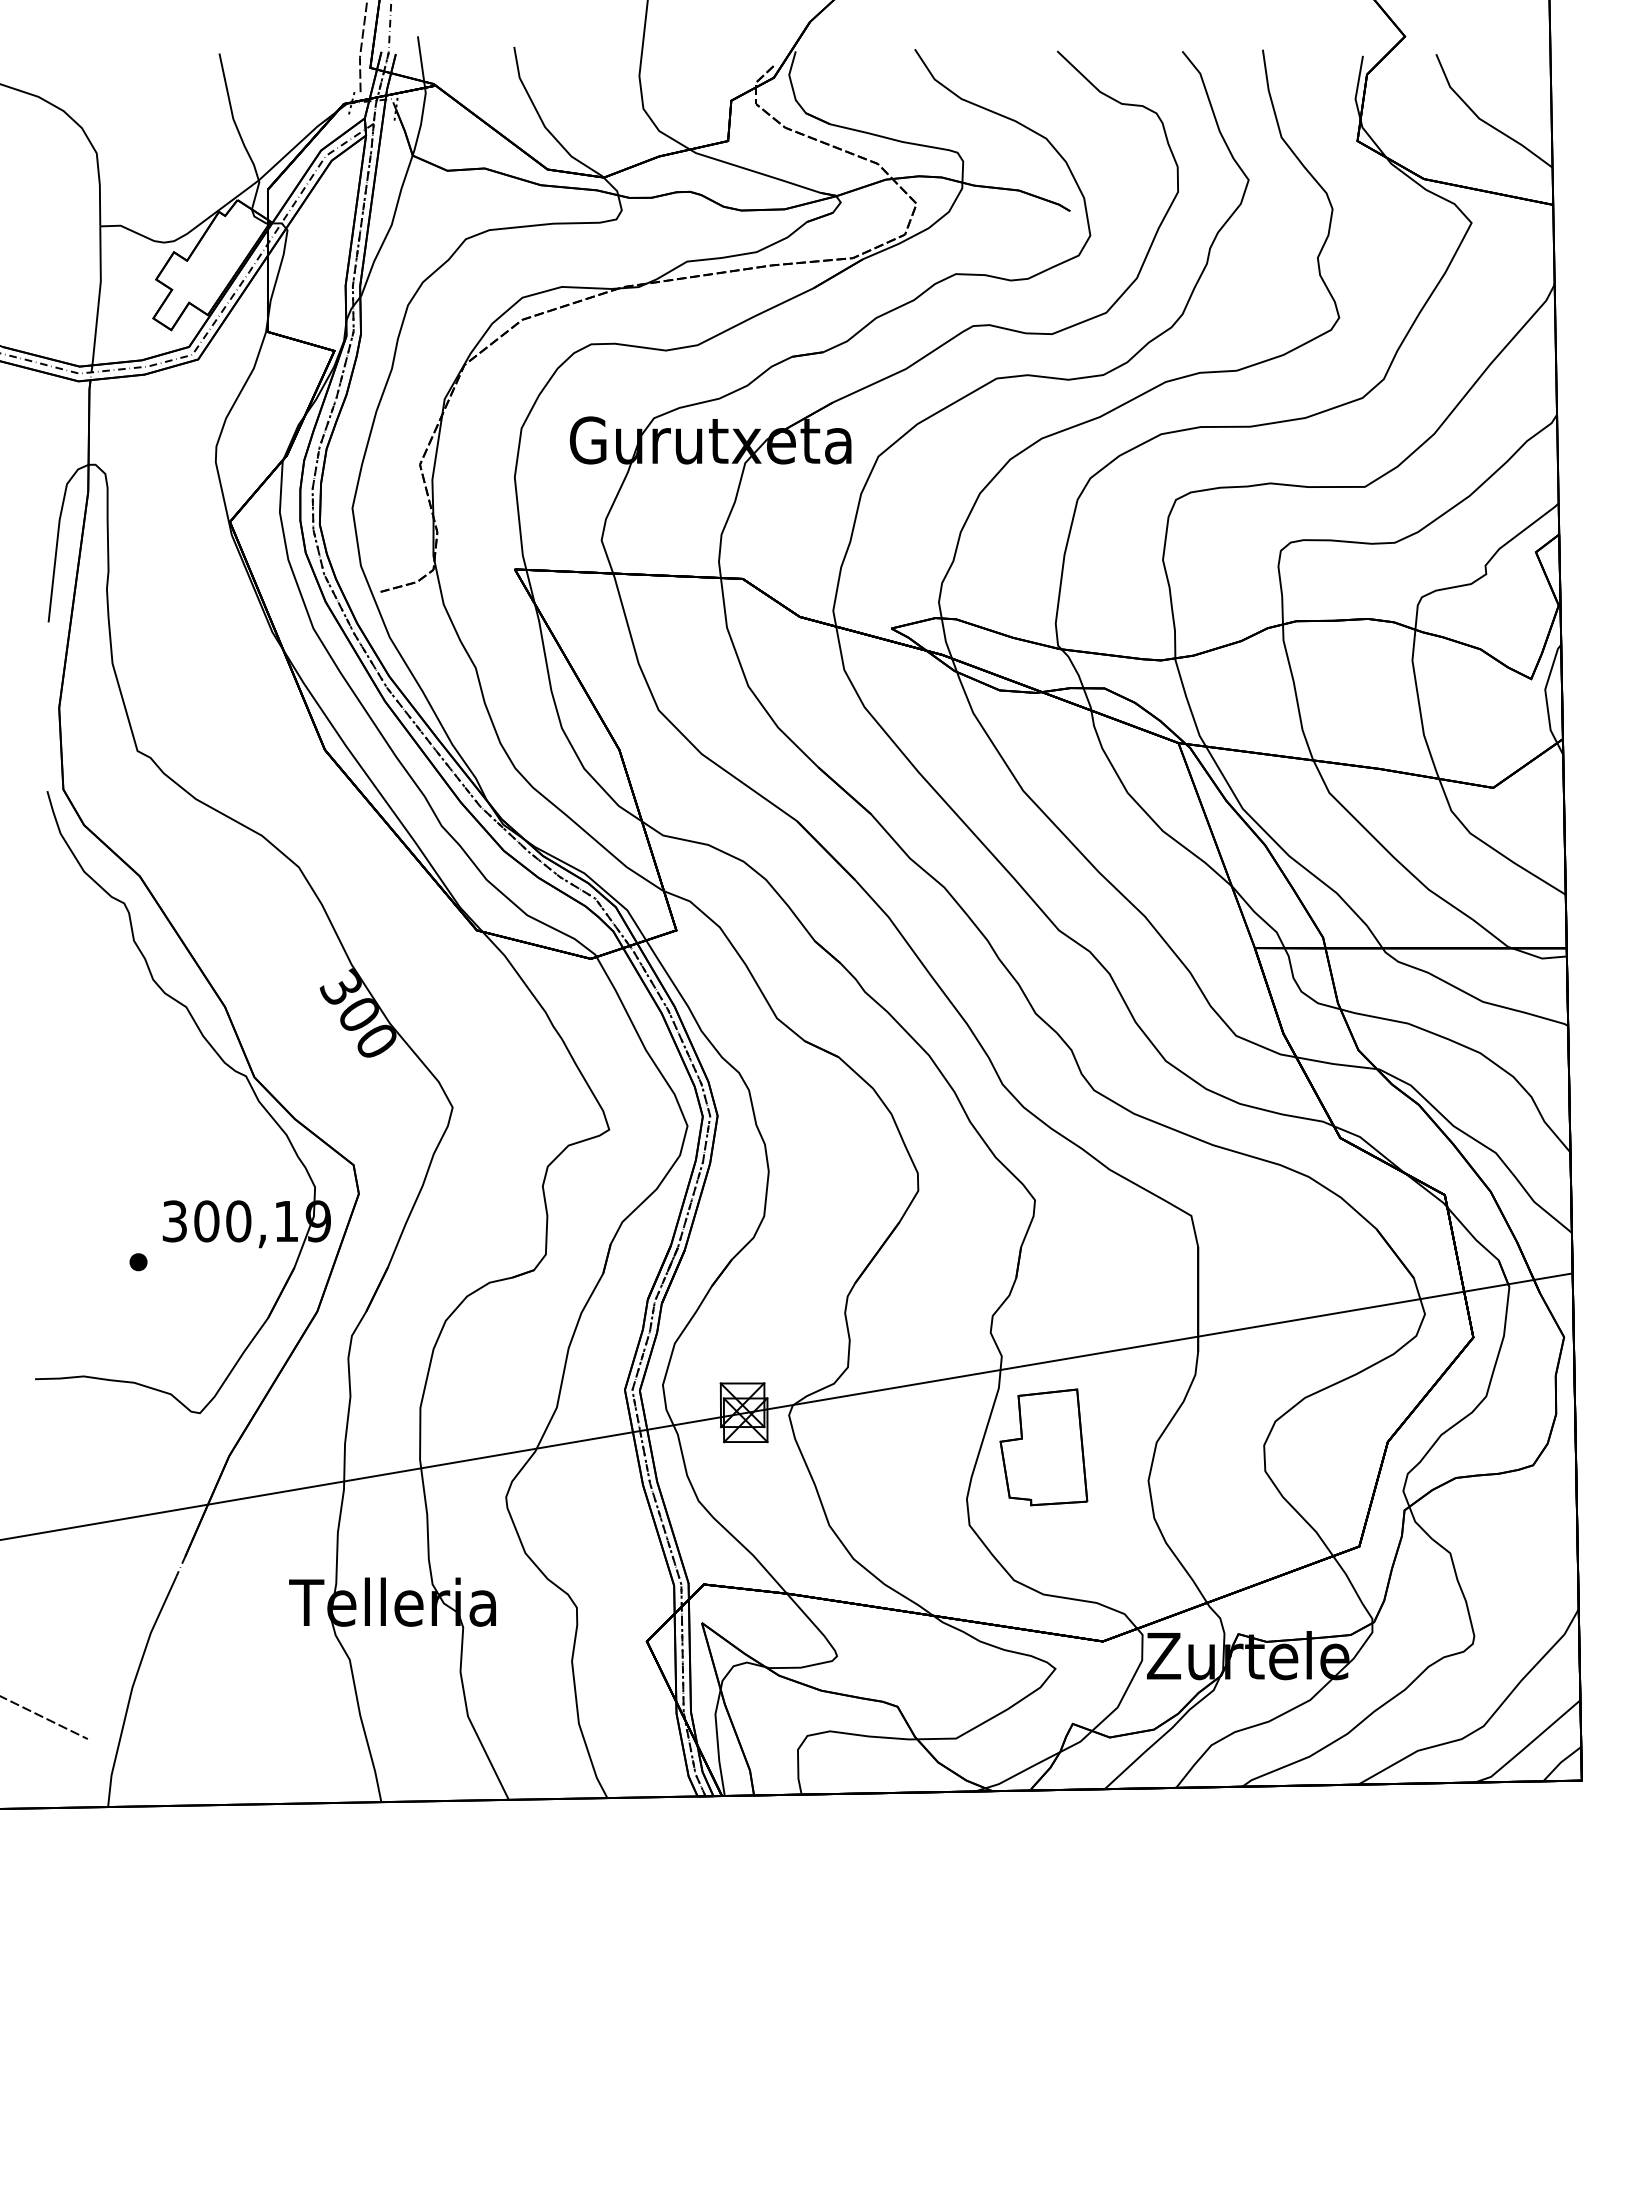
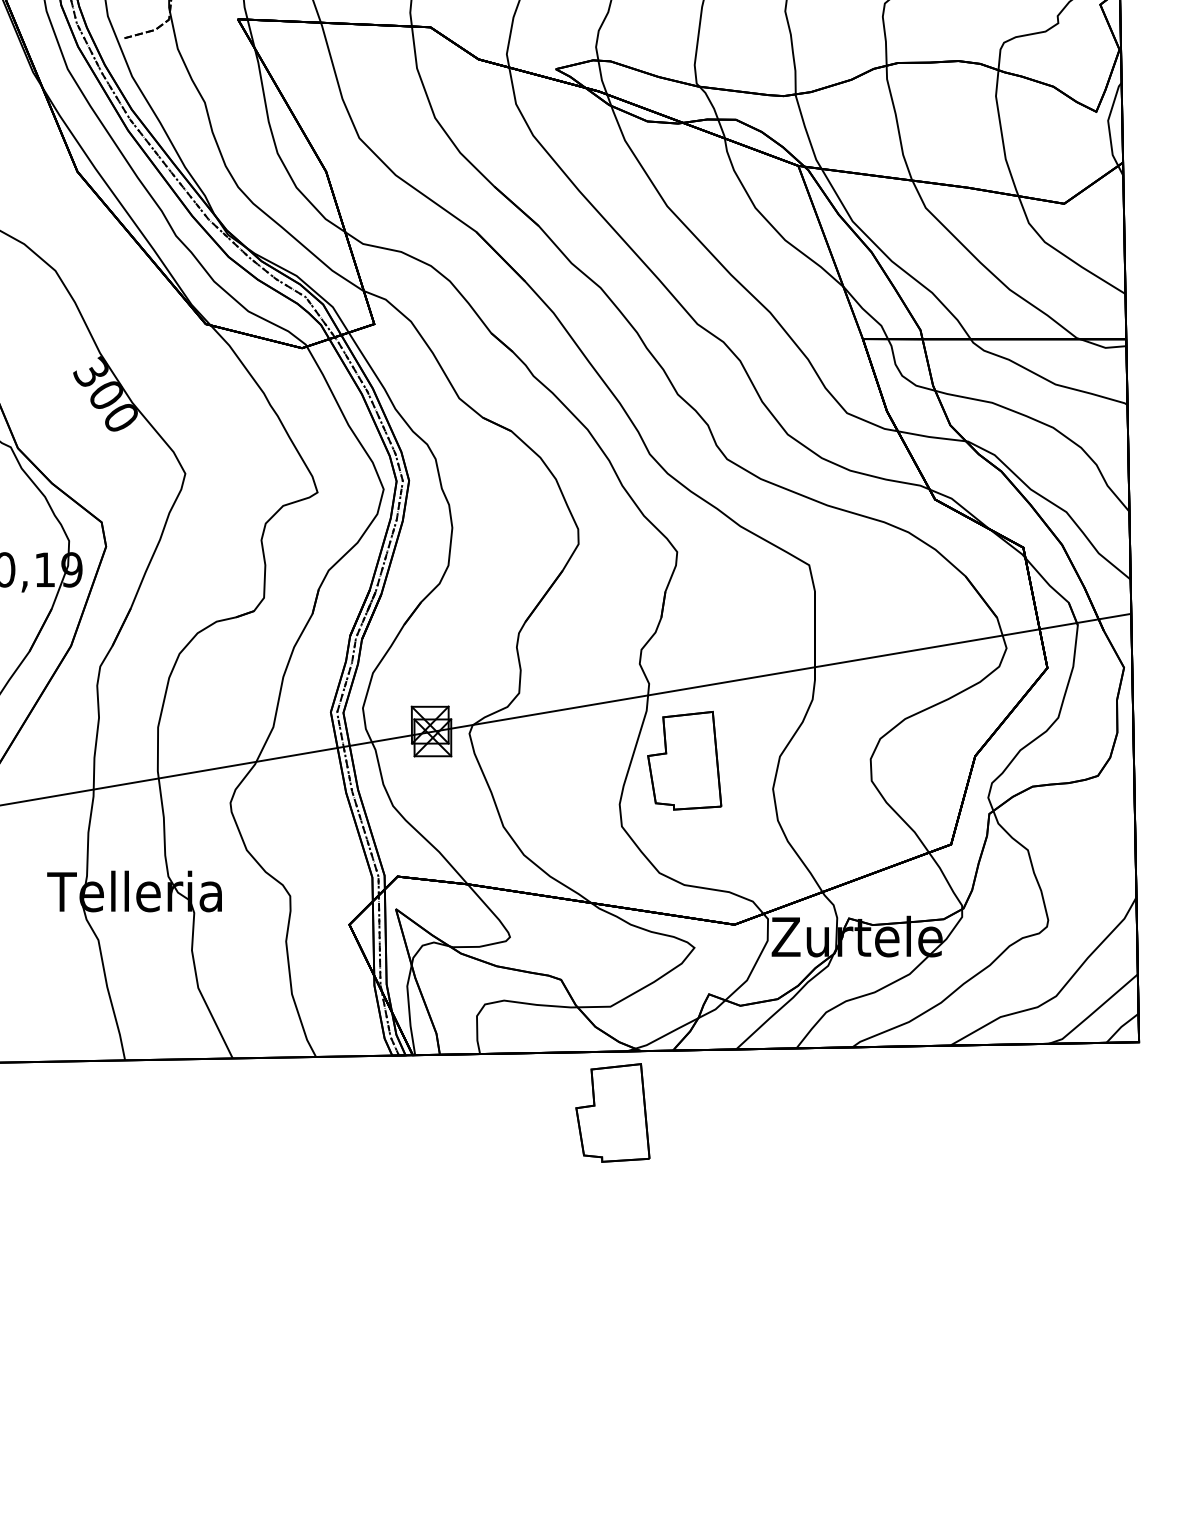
part: (958, 1864) -> (612, 1113), added

